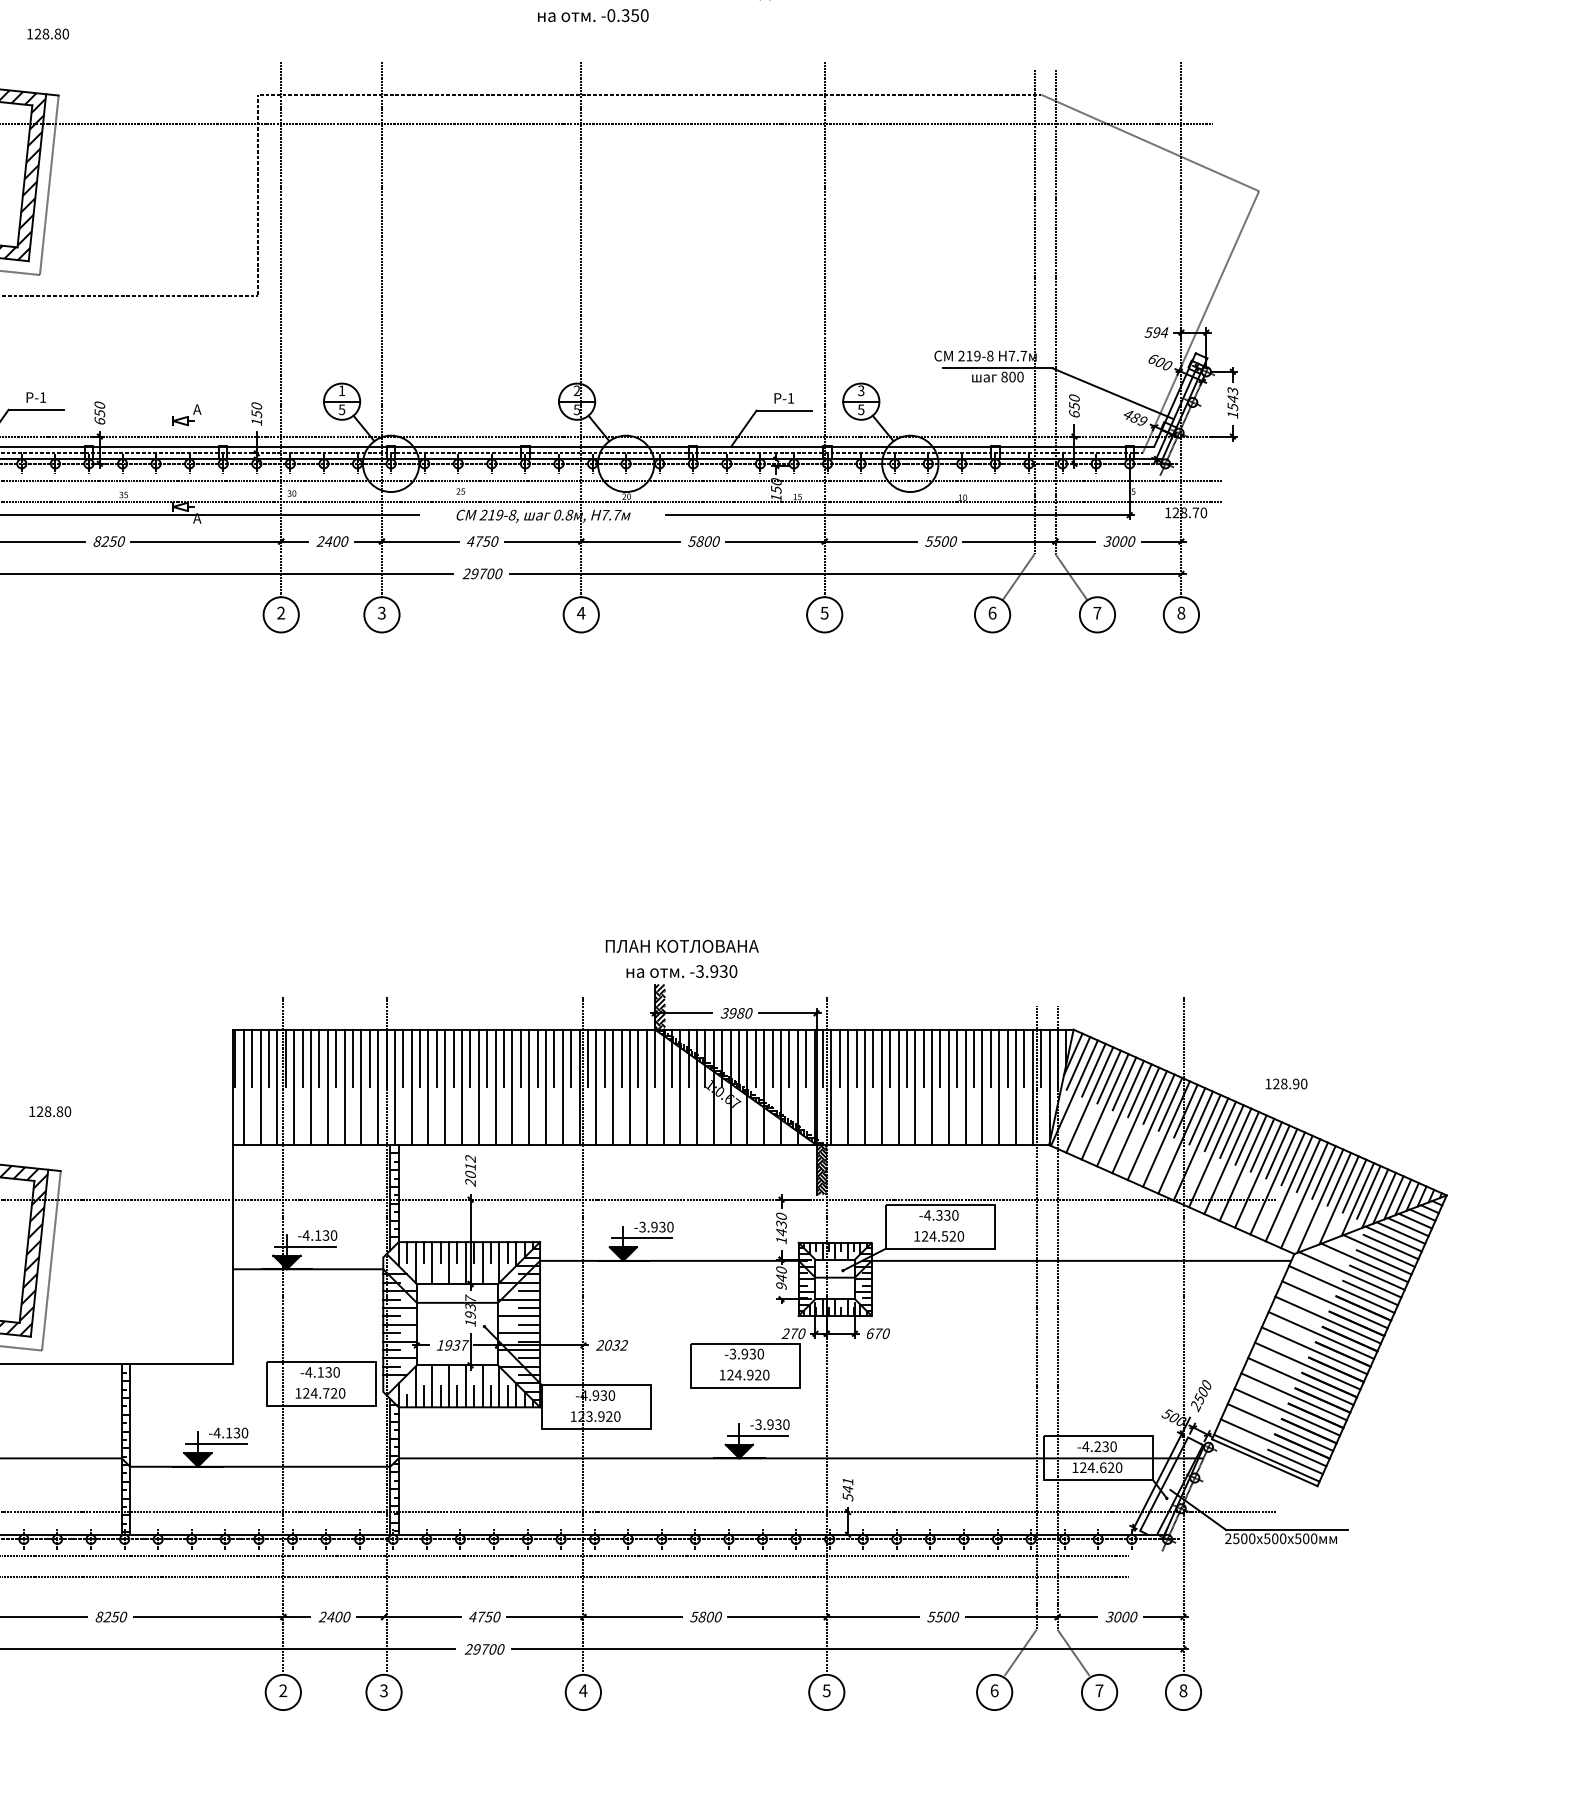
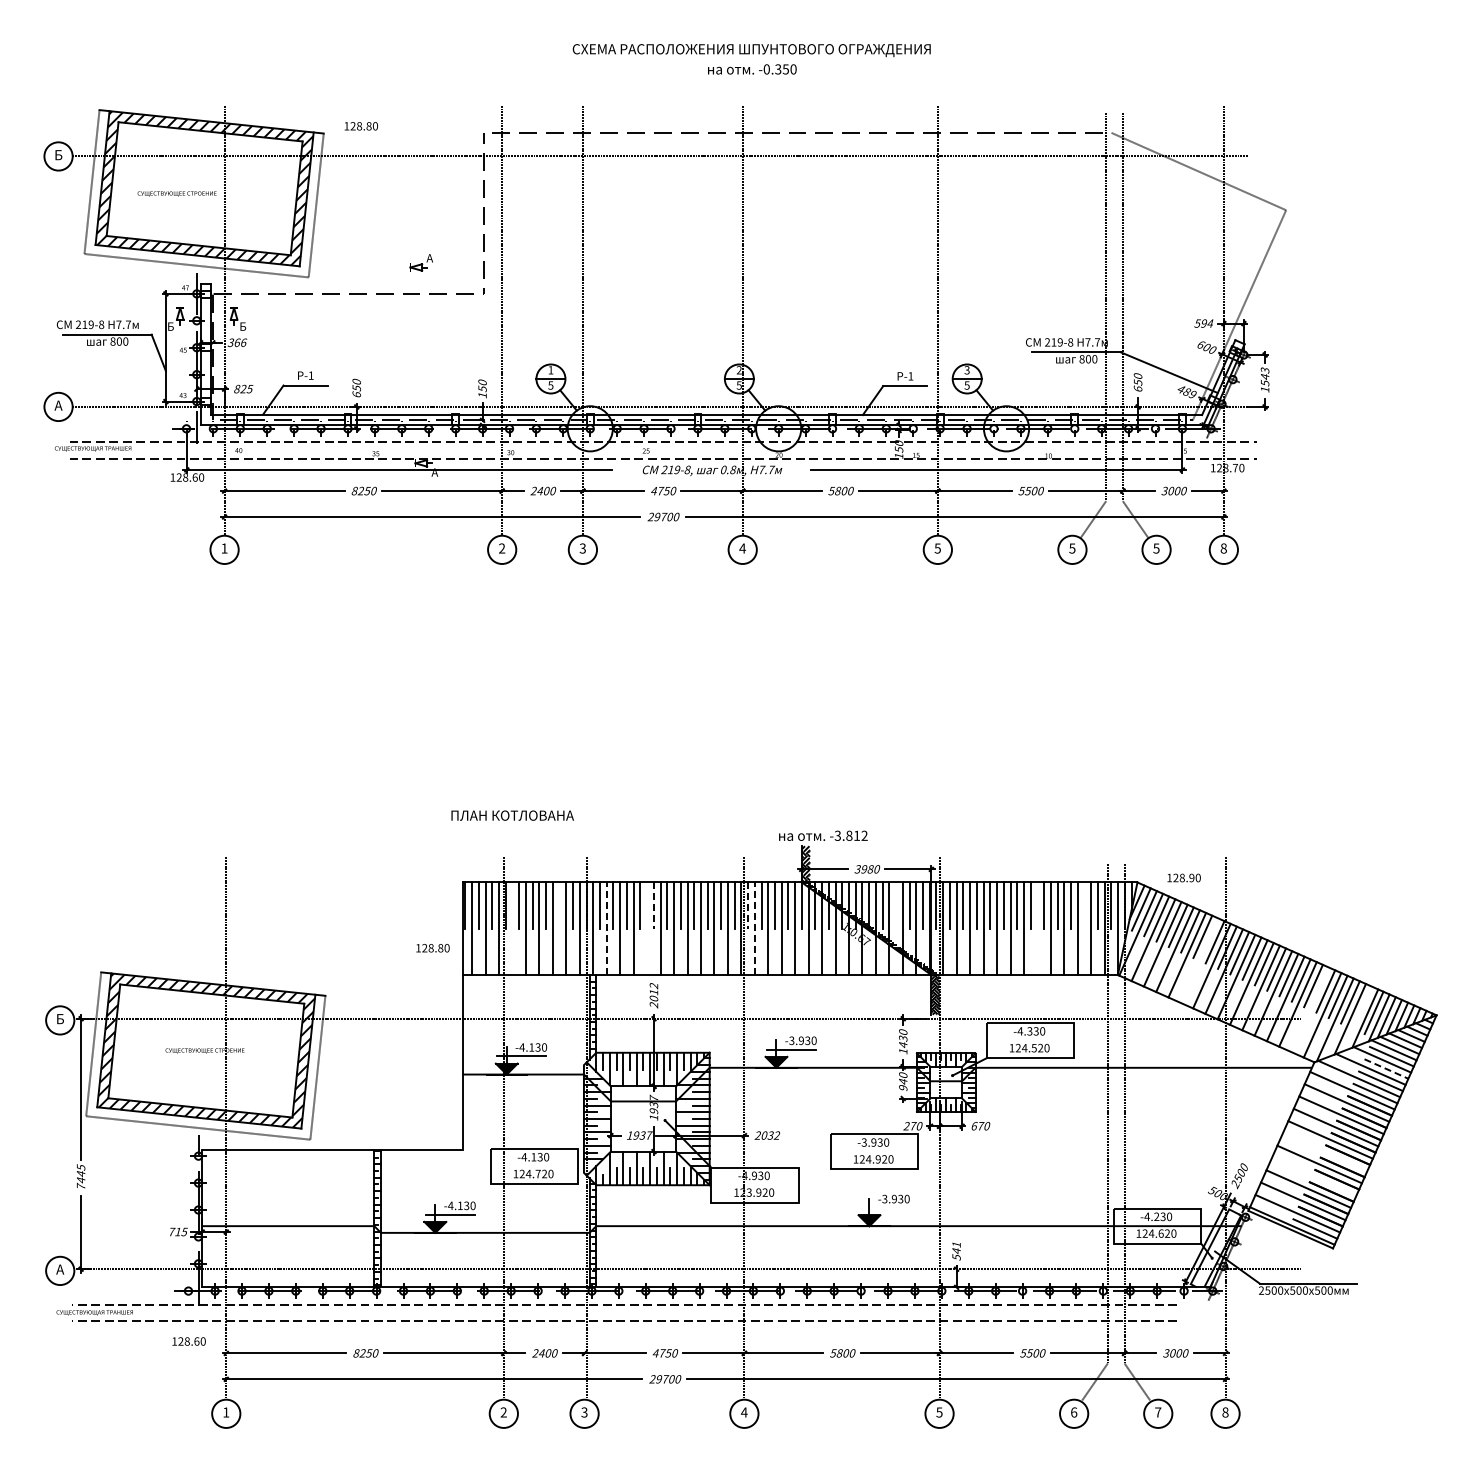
text: (47, 34) -> (360, 126), moved
part: (185, 414) -> (420, 262), moved
text: (992, 613) -> (1072, 548), 6 -> 5
text: (1097, 613) -> (1156, 548), 7 -> 5
text: (682, 946) -> (512, 815), moved
text: (723, 971) -> (856, 835), -3.930 -> -3.812
line: (352, 1058) -> (559, 905), removed
line: (773, 1058) -> (896, 905), removed
line: (1007, 1058) -> (1084, 905), removed
line: (469, 1059) -> (653, 906), solid -> dashed
line: (588, 1059) -> (748, 906), solid -> dashed
text: (1285, 1083) -> (1183, 877), moved
line: (294, 1087) -> (512, 928), removed
line: (411, 1087) -> (606, 928), solid -> dashed
line: (462, 1087) -> (647, 928), removed
line: (595, 1087) -> (754, 928), solid -> dashed
line: (948, 1087) -> (1037, 928), removed
text: (49, 1112) -> (432, 948), moved
line: (1151, 1127) -> (1199, 960), removed
line: (1354, 1185) -> (1362, 1007), removed
line: (1289, 1188) -> (1310, 1009), removed
line: (1384, 1262) -> (1386, 1069), solid -> dashed
line: (1306, 1366) -> (1324, 1152), removed
line: (1293, 1396) -> (1313, 1176), removed
line: (758, 1435) -> (884, 1207), removed

